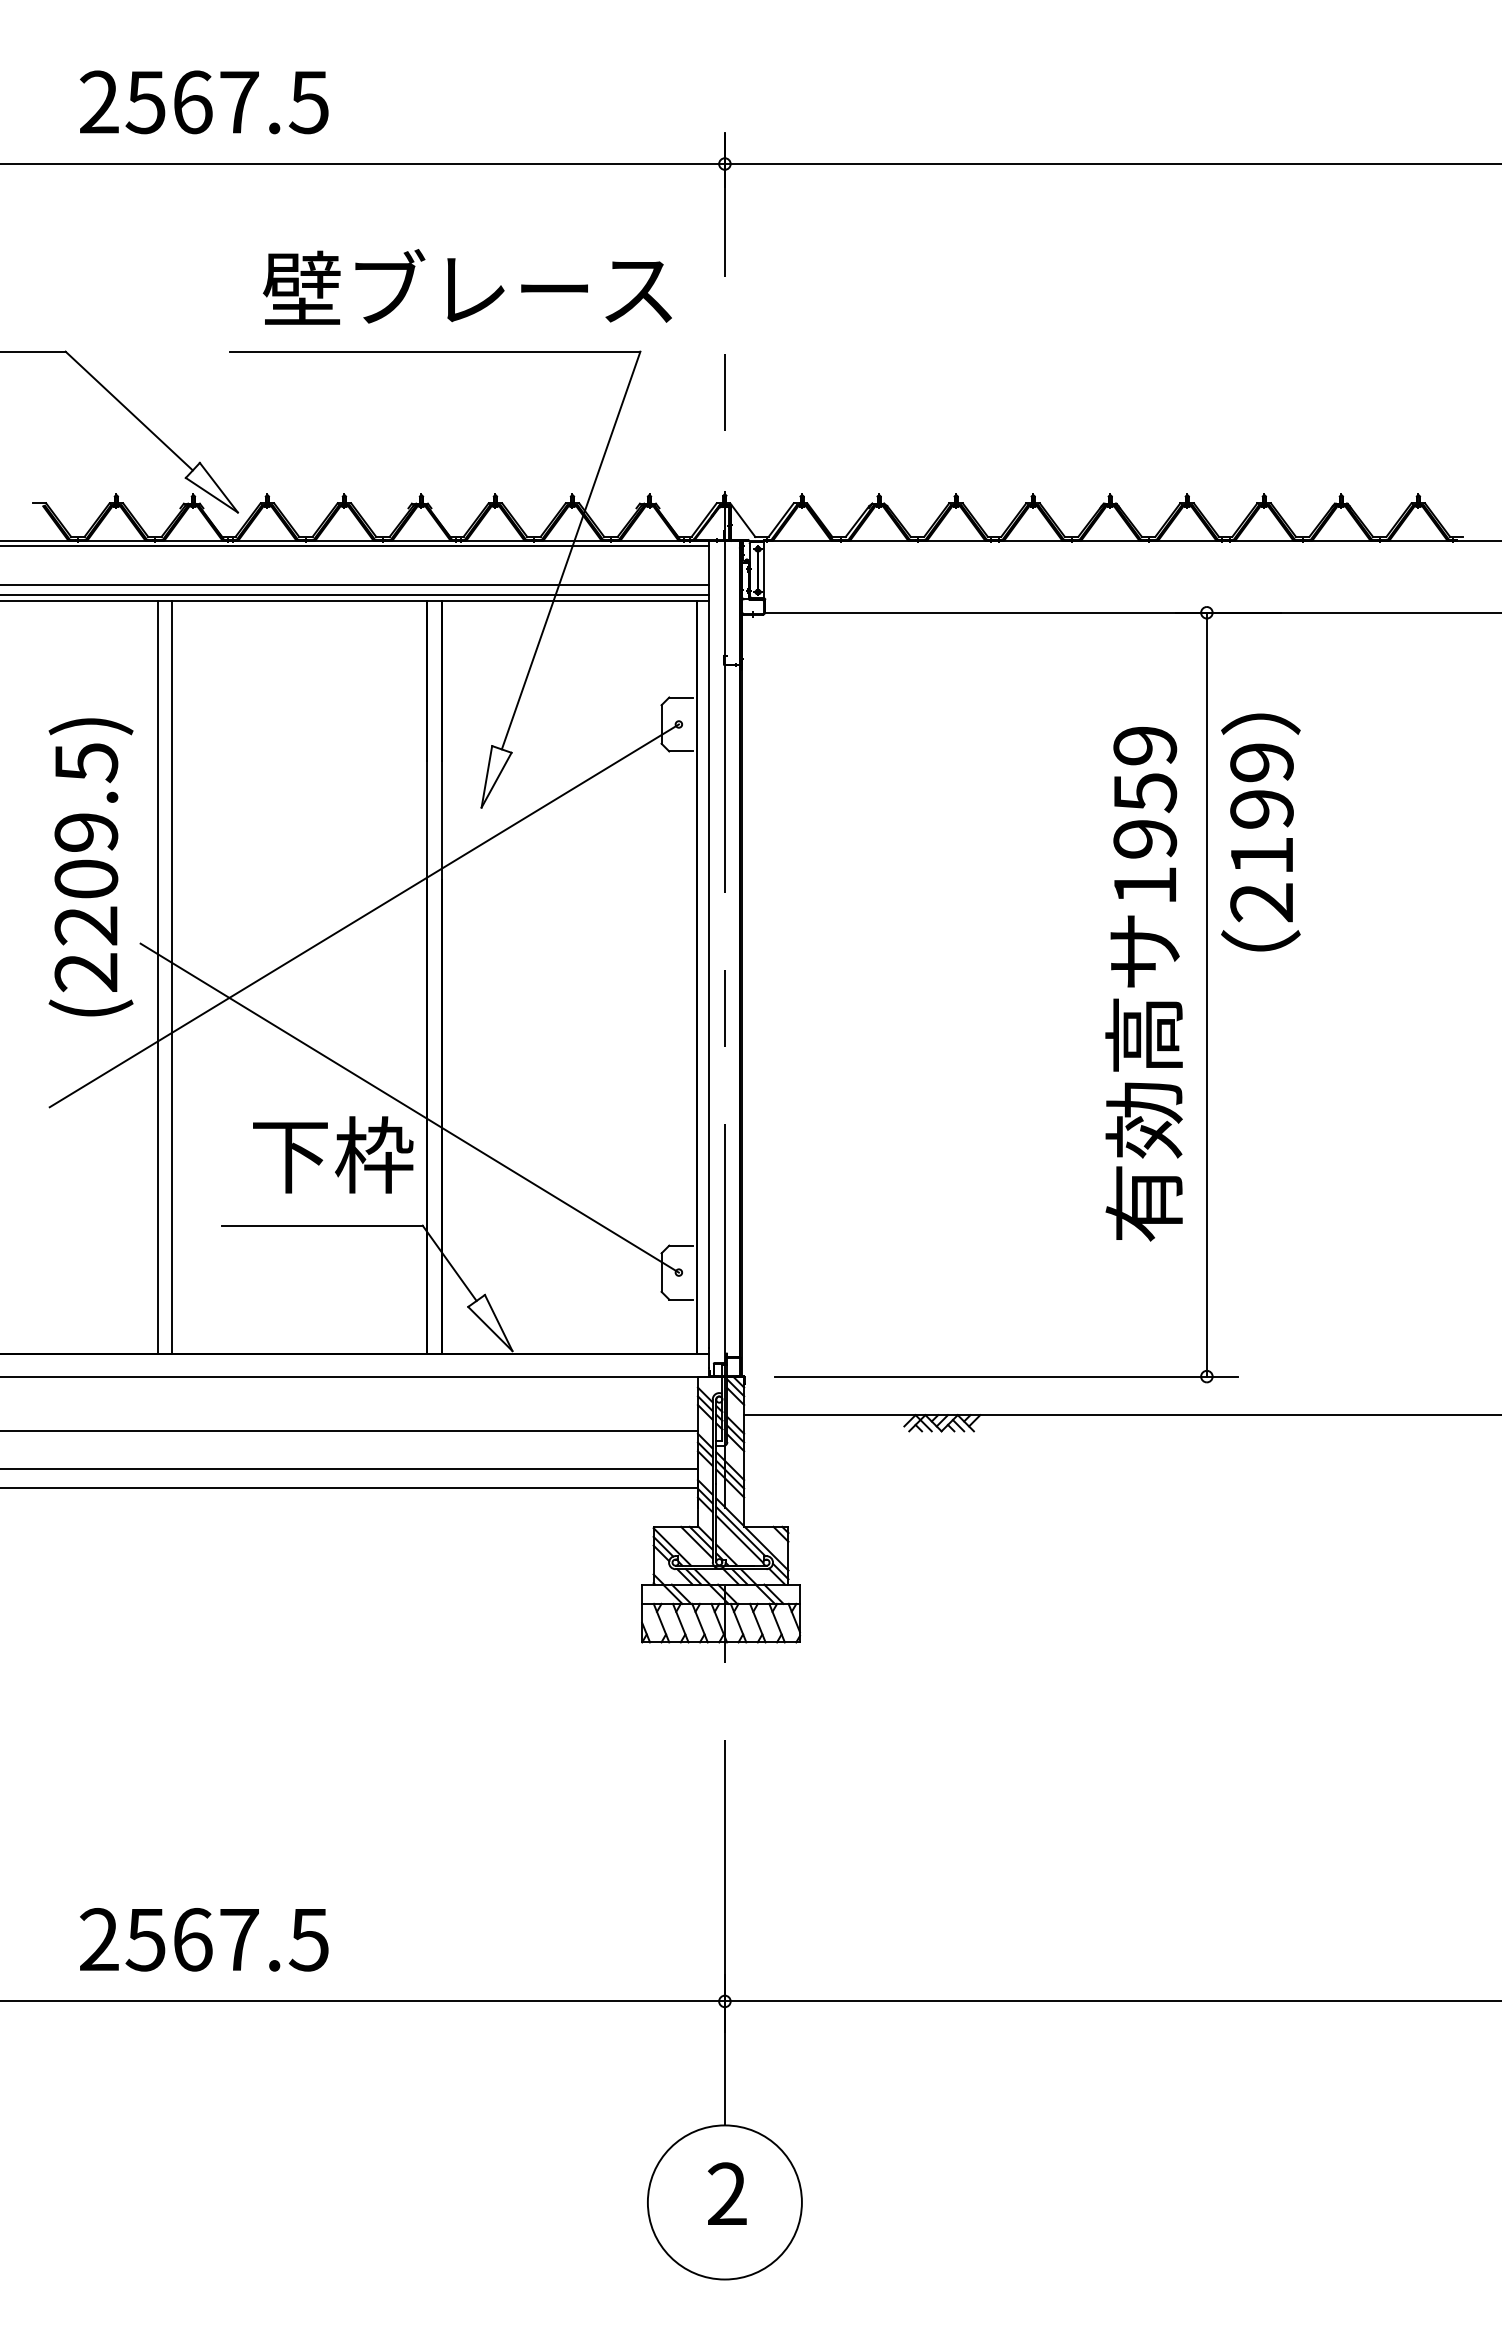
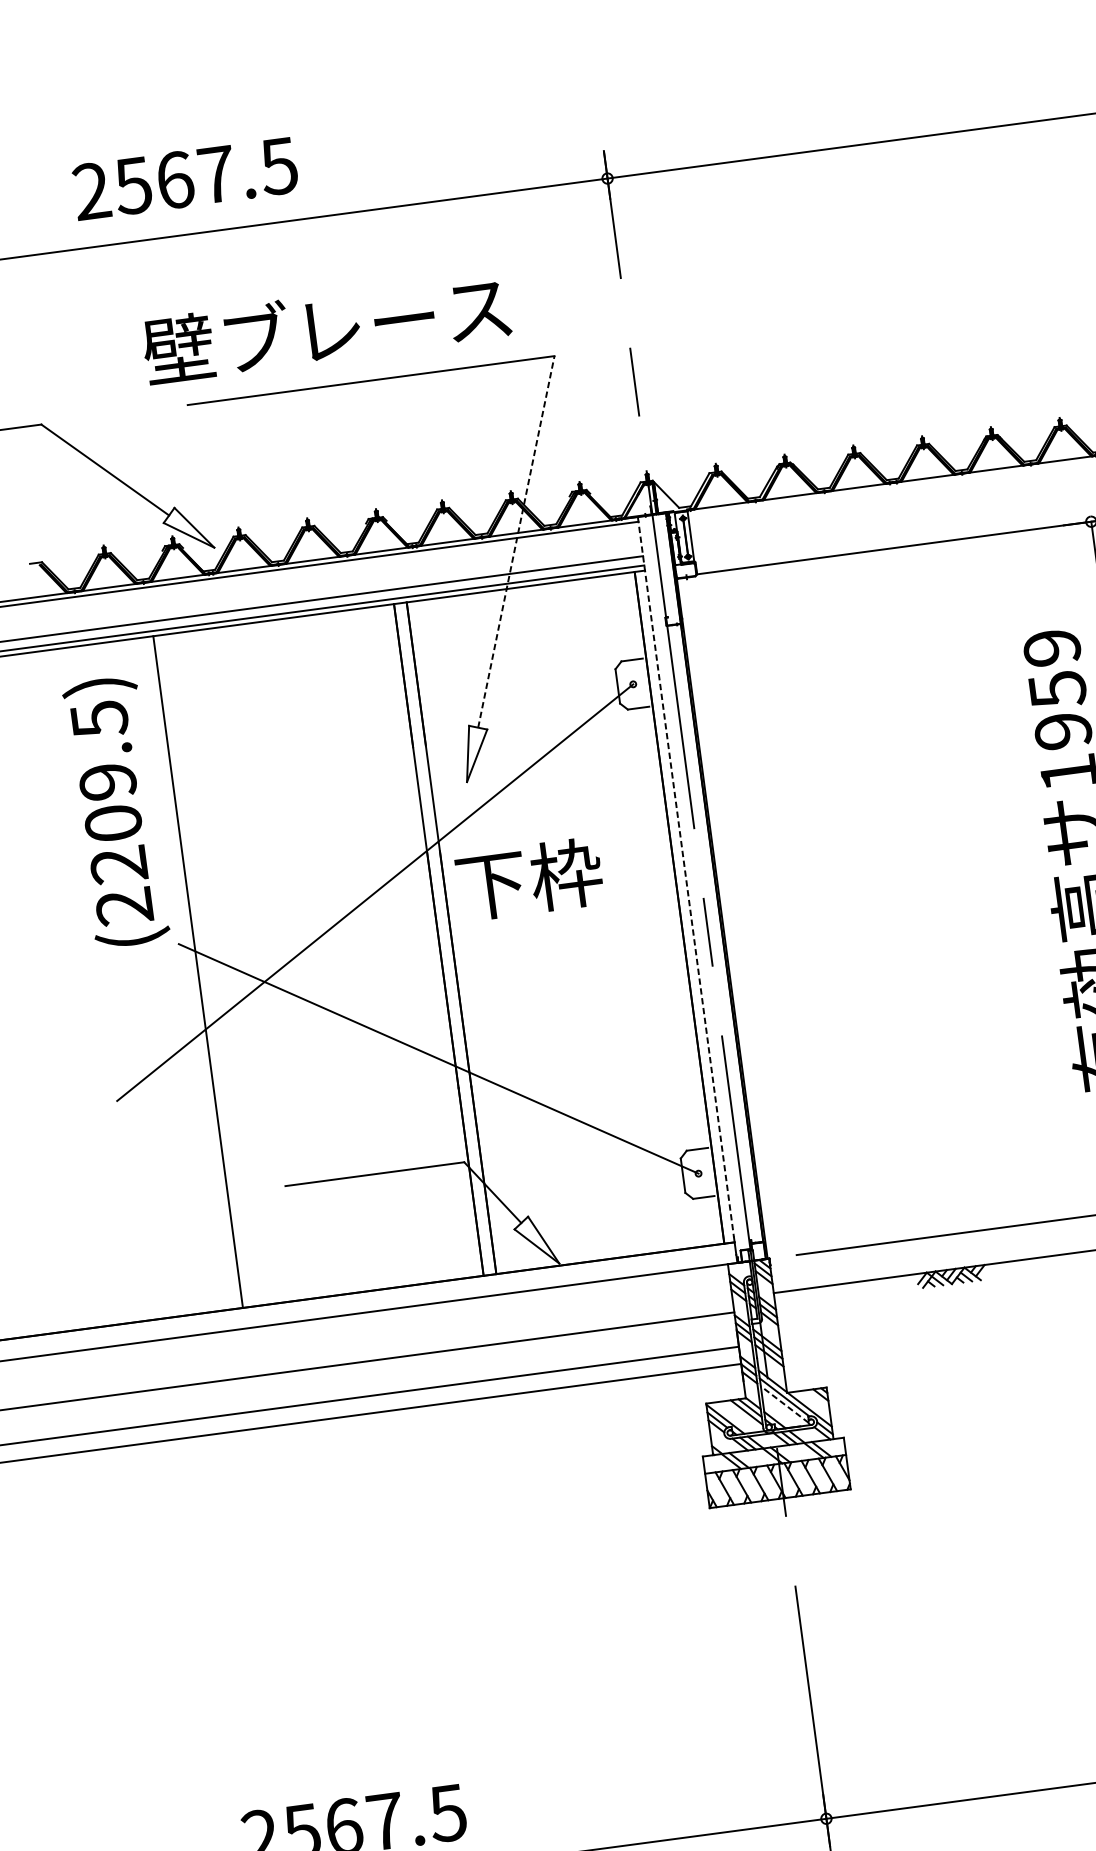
text: (204, 102) -> (185, 178), moved
text: (466, 286) -> (325, 327), moved
line: (571, 550) -> (516, 541), solid -> dashed
text: (90, 867) -> (115, 812), moved
line: (708, 944) -> (685, 877), solid -> dashed
line: (172, 977) -> (211, 970), removed
text: (333, 1154) -> (529, 878), moved
line: (739, 1539) -> (784, 1404), solid -> dashed

